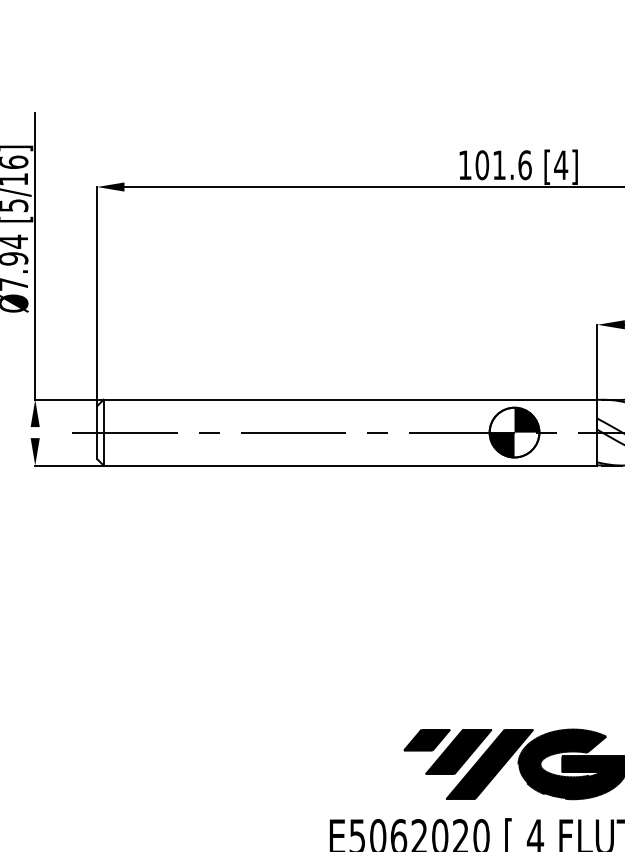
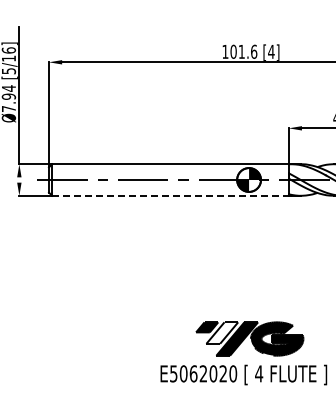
line: (352, 464) -> (171, 195), solid -> dashed
fill: (459, 750) -> (222, 332), removed

